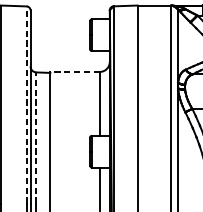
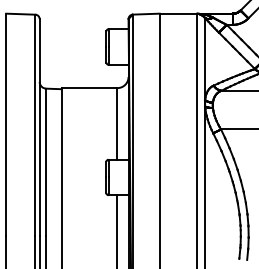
line: (74, 72) -> (89, 88), dashed -> solid
line: (26, 105) -> (35, 125), dashed -> solid
line: (36, 138) -> (46, 162), dashed -> solid

